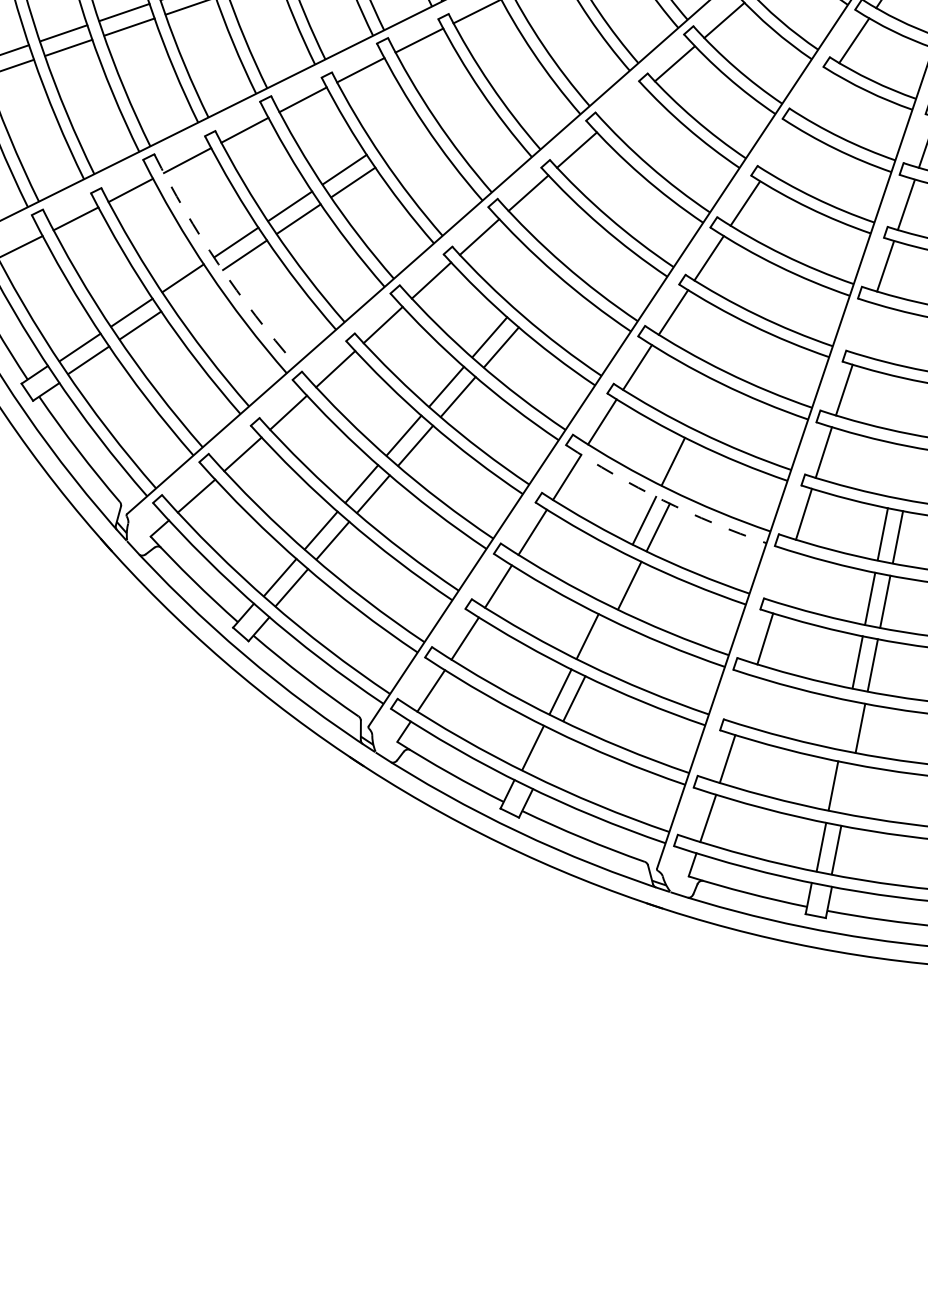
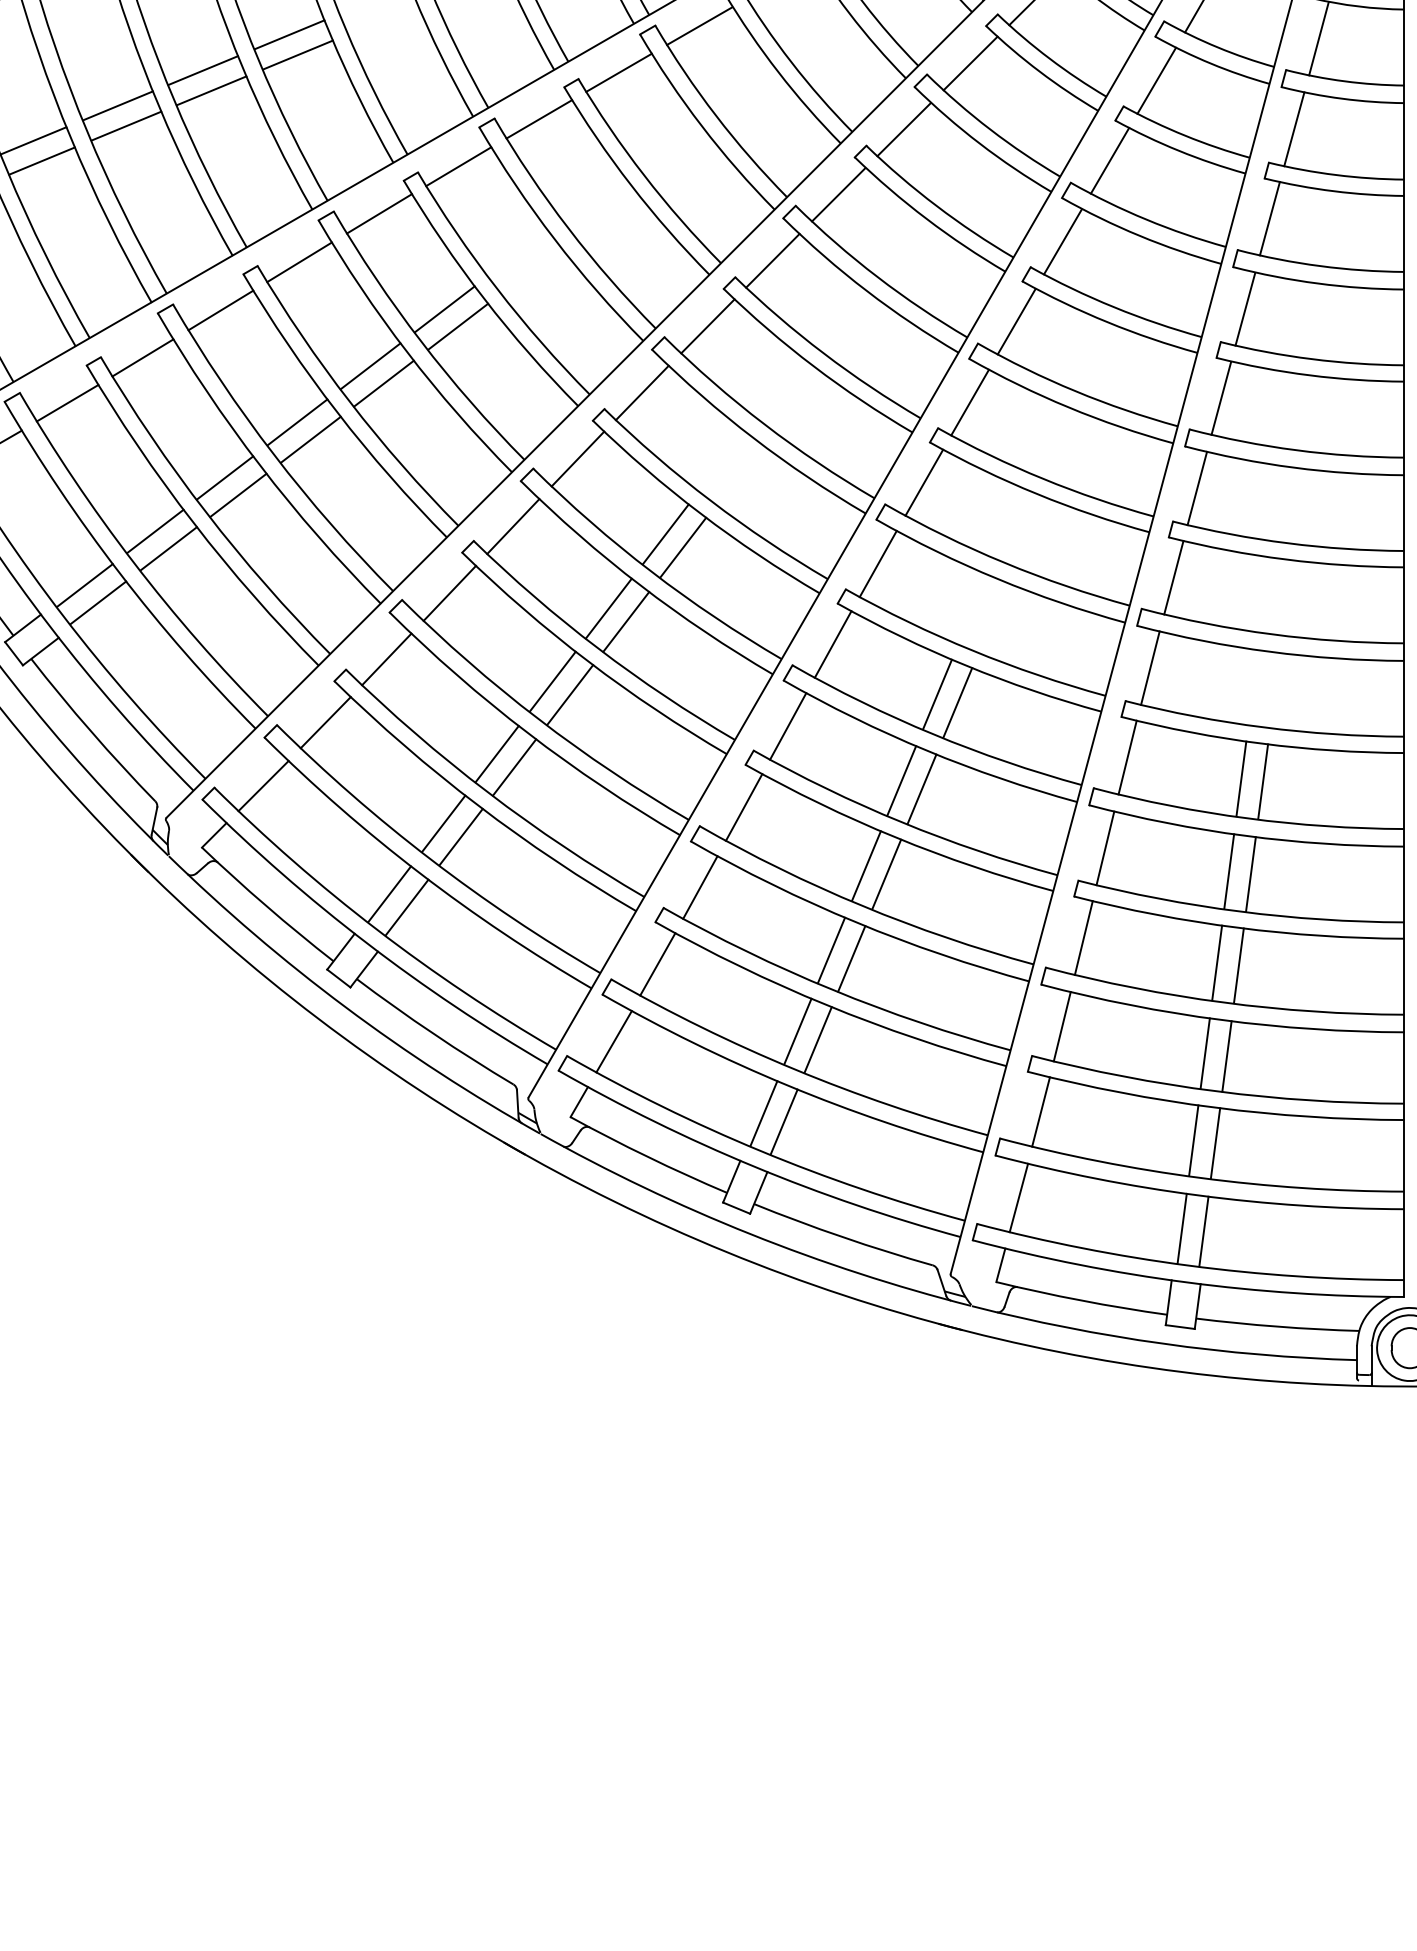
line: (817, 94) -> (1109, 160), added
line: (625, 106) -> (838, 194), added
line: (781, 149) -> (1062, 241), added
arc: (218, 264) -> (274, 454), dashed -> solid
line: (191, 290) -> (238, 494), added
line: (864, 328) -> (1197, 488), added
line: (687, 468) -> (957, 702), added
arc: (663, 500) -> (926, 750), dashed -> solid
line: (784, 577) -> (1105, 848), added
line: (616, 578) -> (866, 865), added
line: (601, 643) -> (851, 958), added
line: (745, 700) -> (1061, 1026), added
line: (844, 725) -> (1204, 1053), added
line: (546, 754) -> (783, 1121), added
line: (848, 788) -> (1215, 1143), added

